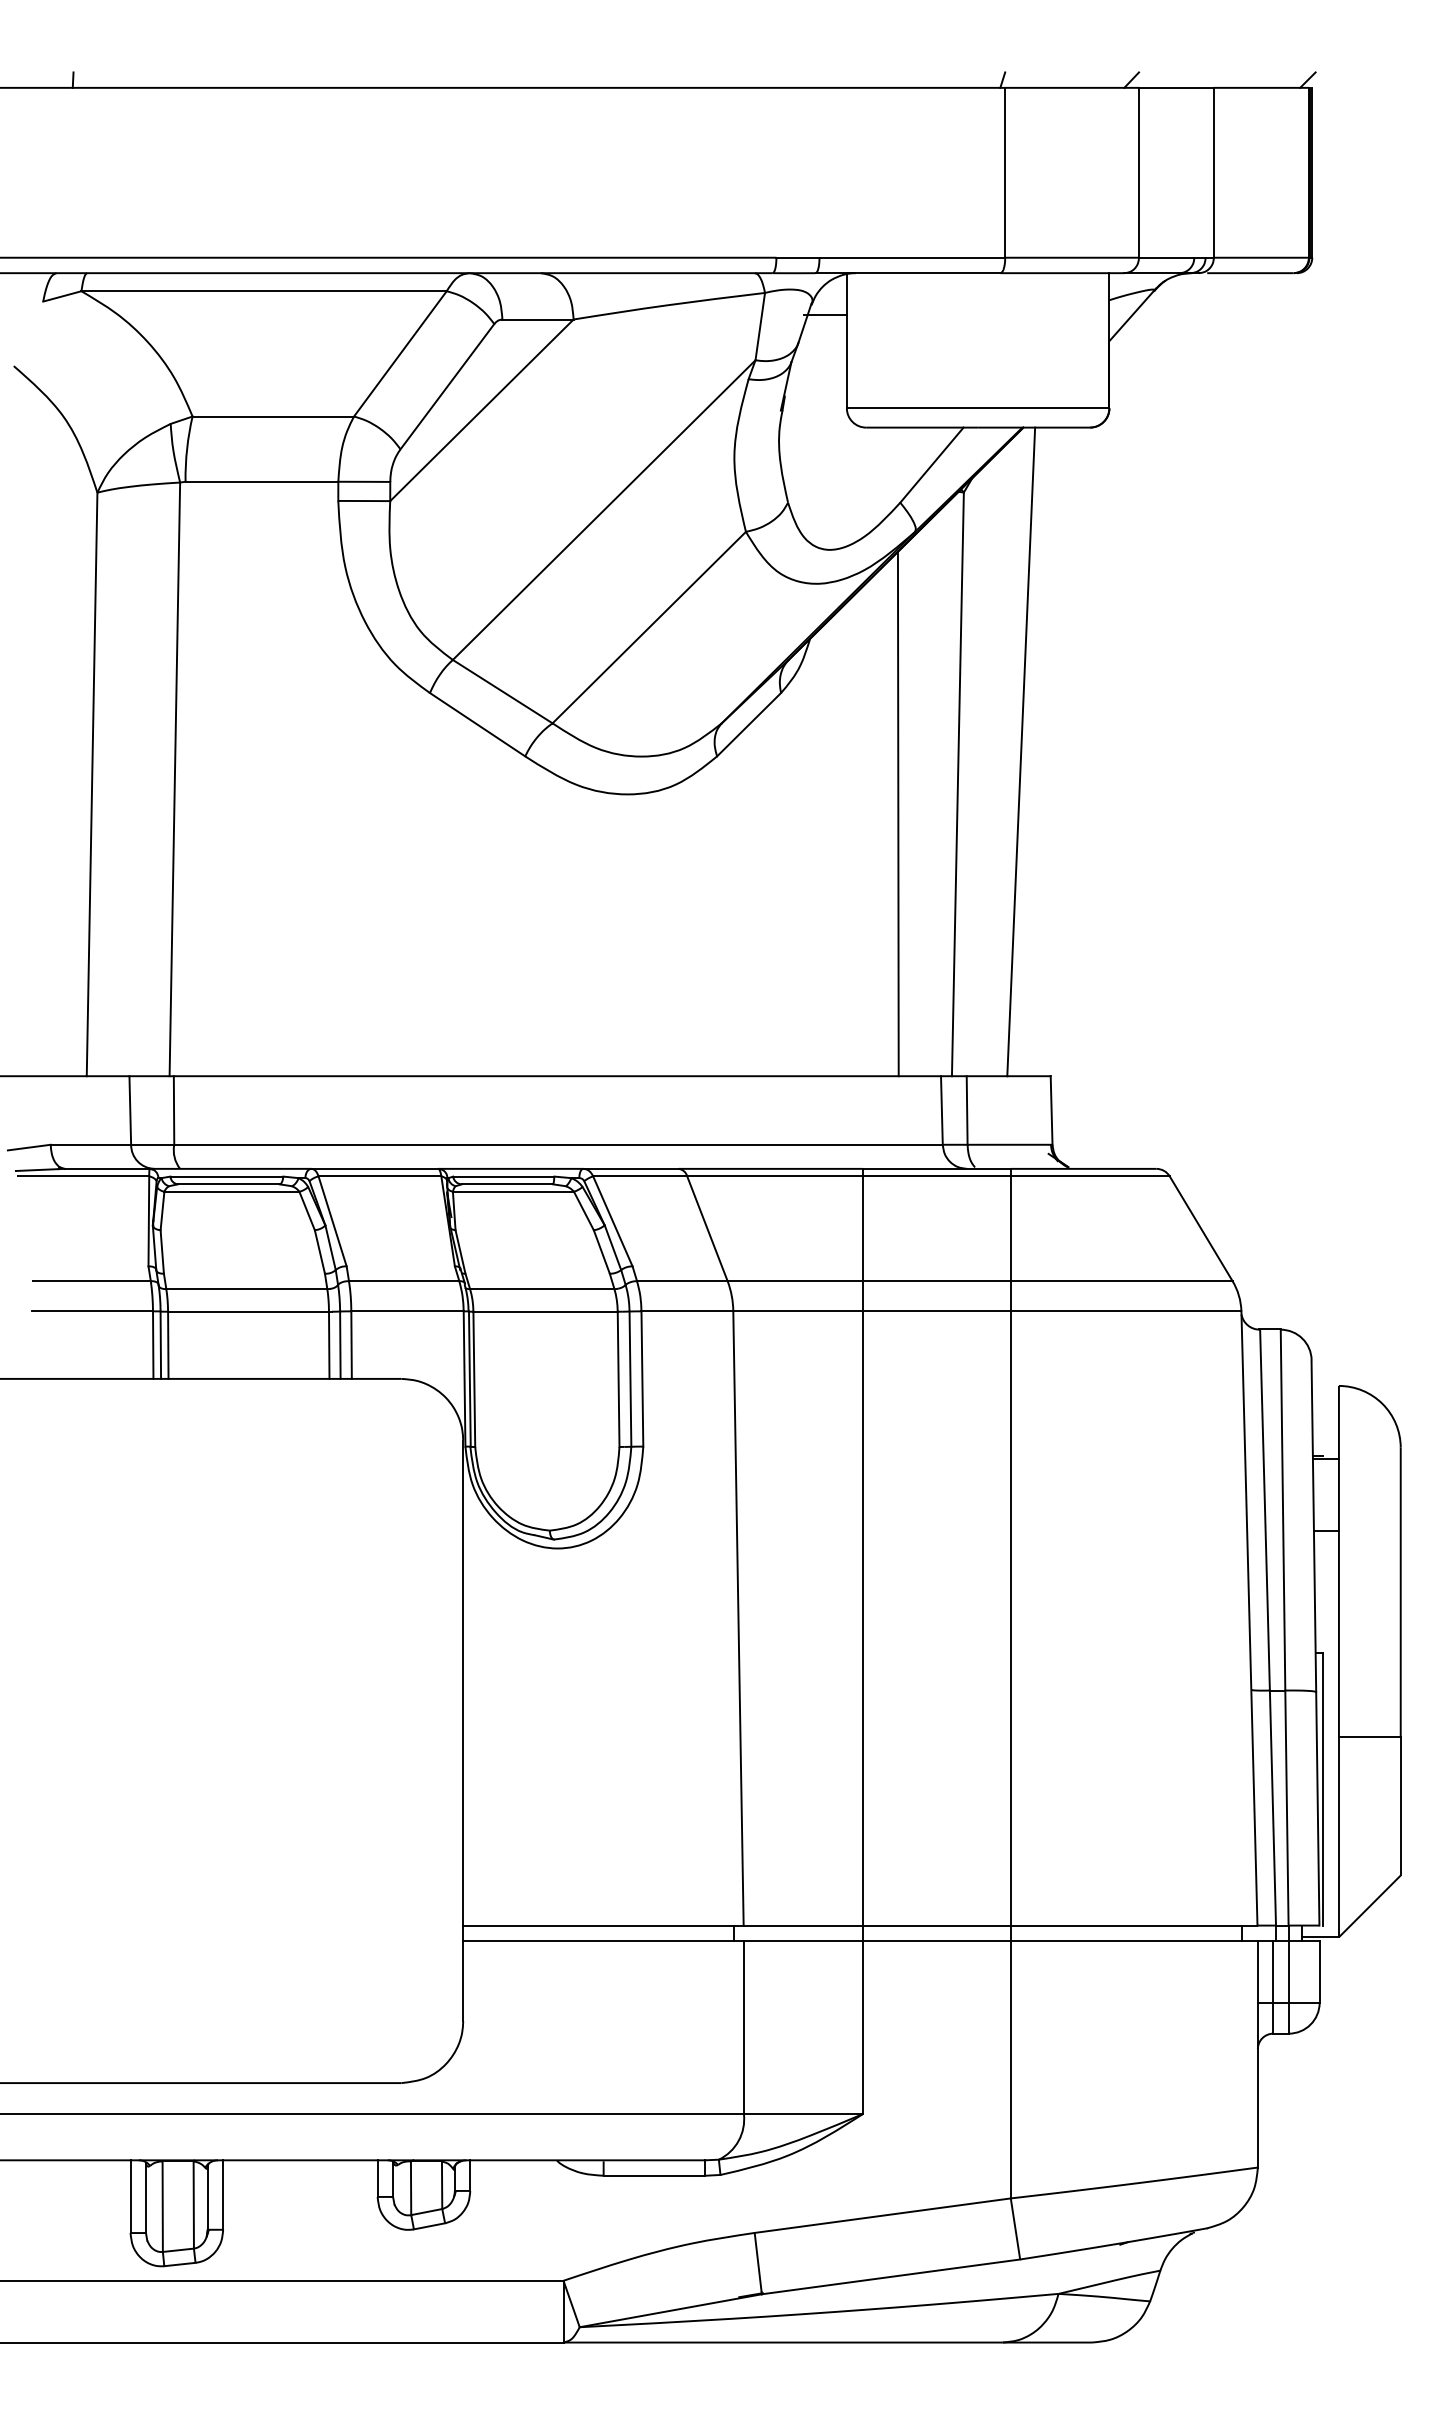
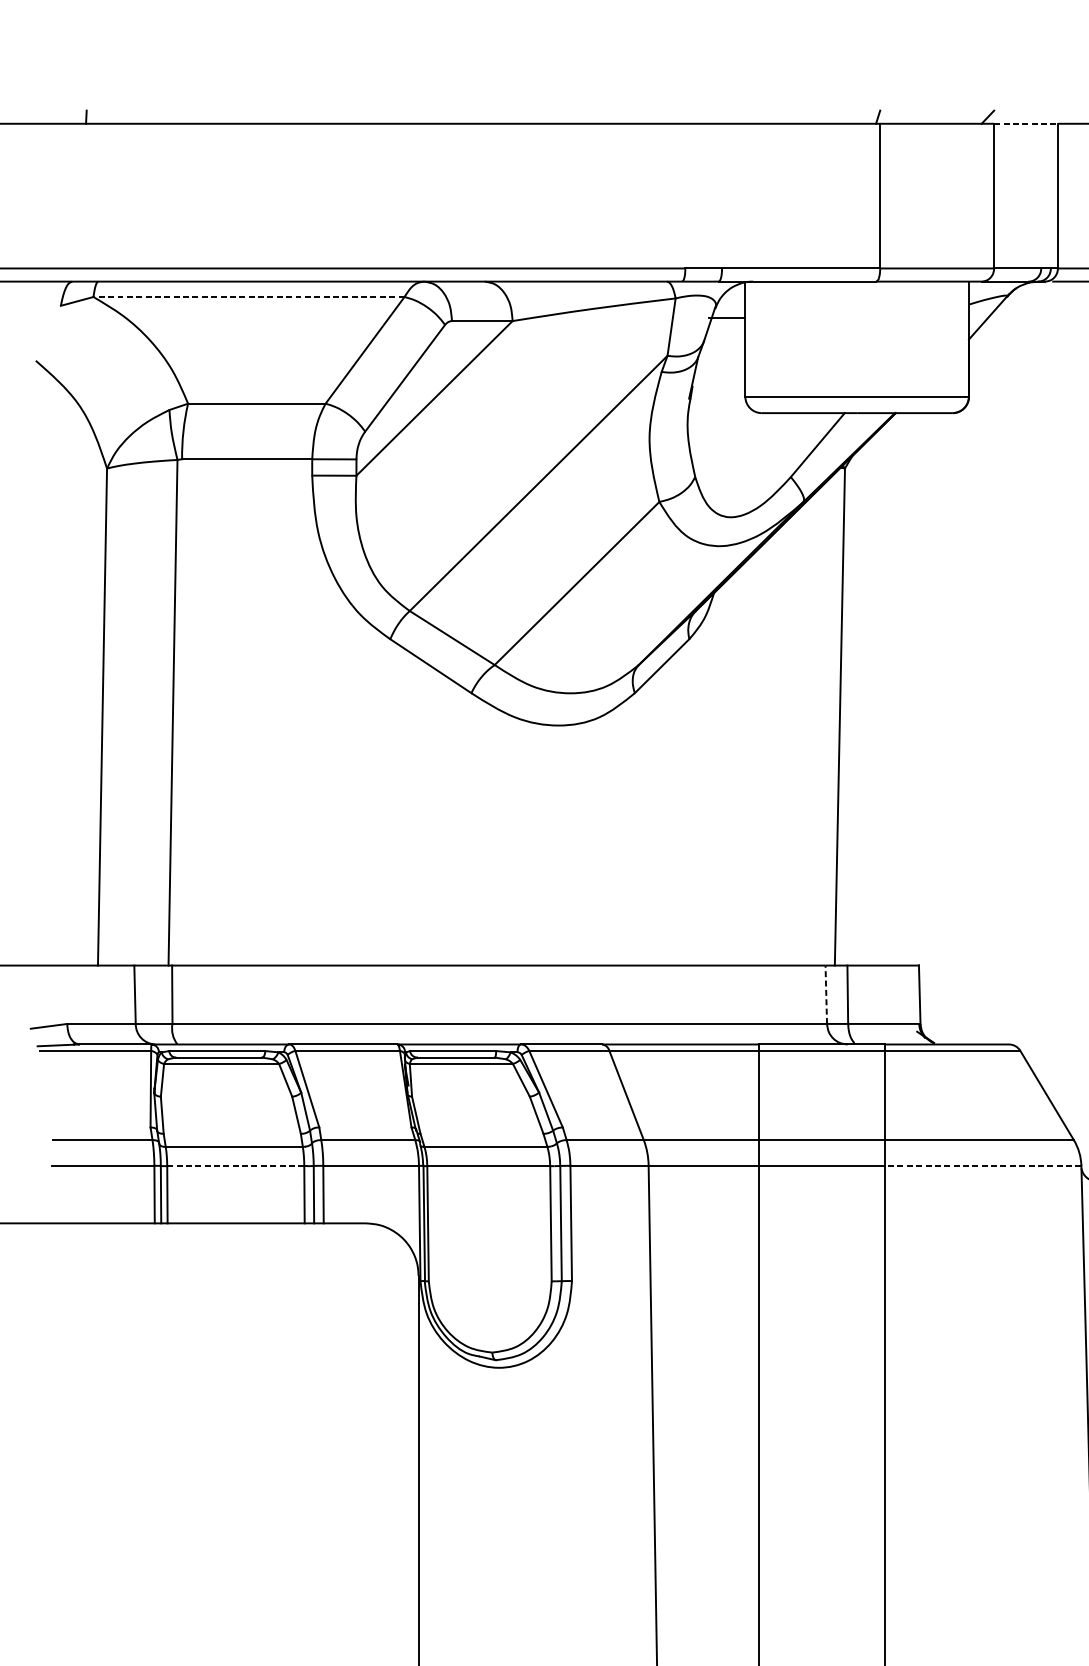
line: (1176, 87) -> (1026, 123), solid -> dashed
line: (264, 291) -> (249, 297), solid -> dashed
line: (1021, 751) -> (894, 689), removed
line: (897, 813) -> (788, 741), removed
line: (941, 1110) -> (825, 994), solid -> dashed
line: (248, 1311) -> (235, 1165), solid -> dashed
line: (1125, 1311) -> (982, 1165), solid -> dashed

